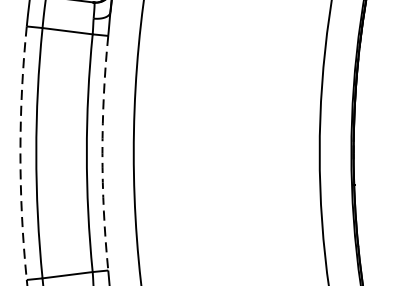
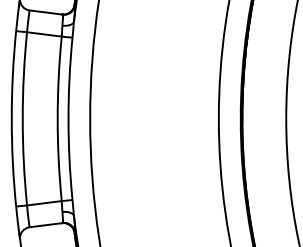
arc: (20, 152) -> (11, 118), dashed -> solid
arc: (102, 152) -> (68, 118), dashed -> solid

